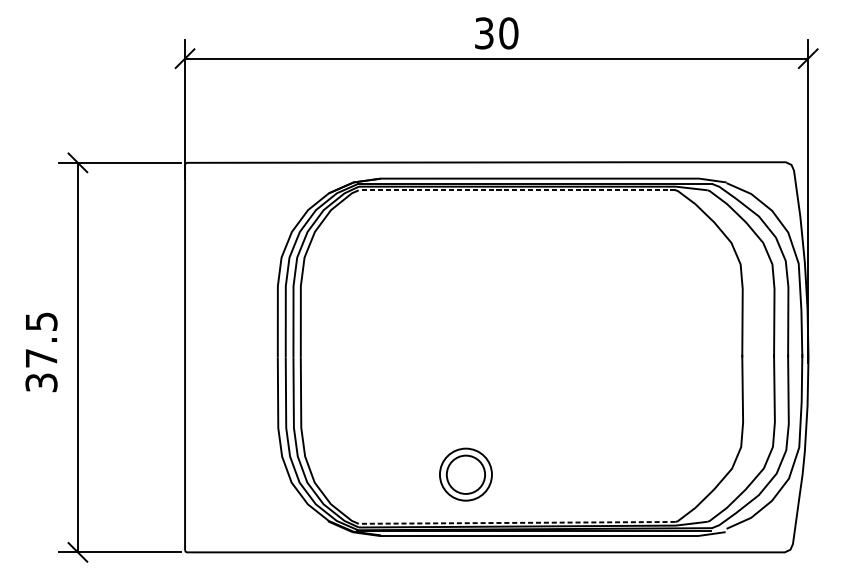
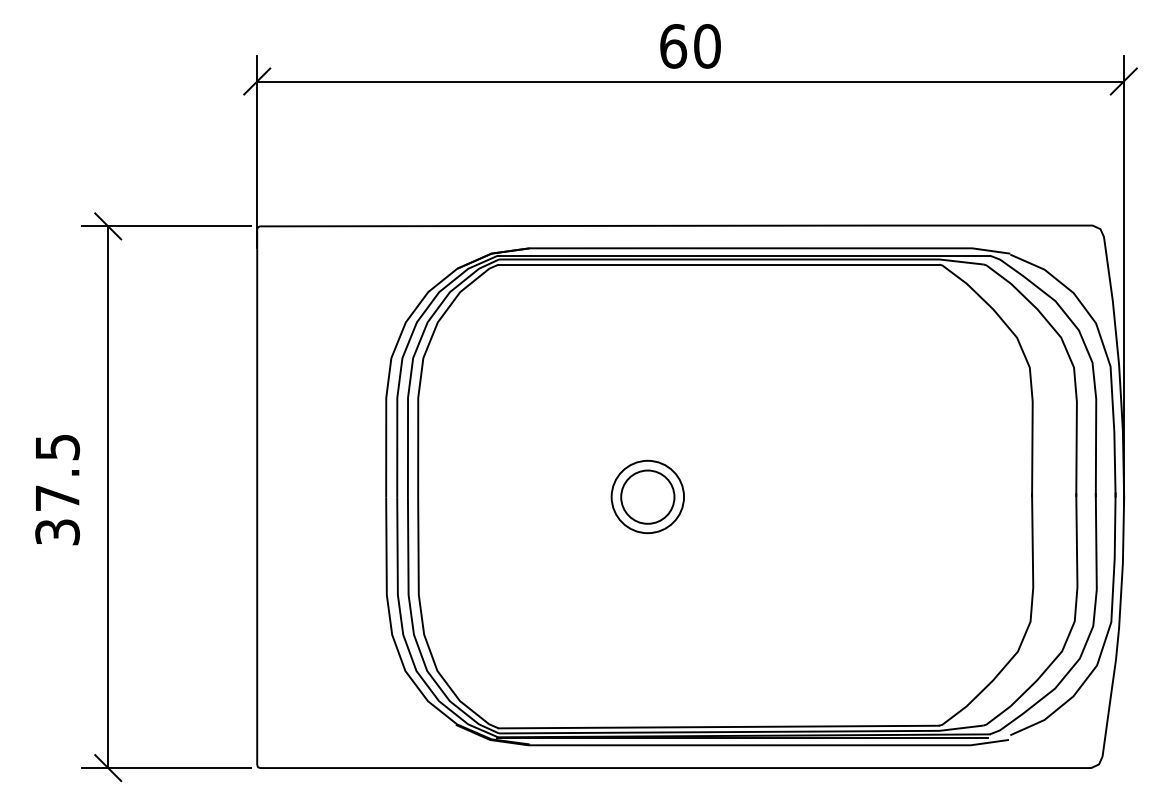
text: (484, 33) -> (673, 46), 30 -> 60
line: (516, 190) -> (718, 264), dashed -> solid
part: (465, 474) -> (647, 496), moved
line: (516, 523) -> (718, 727), dashed -> solid

